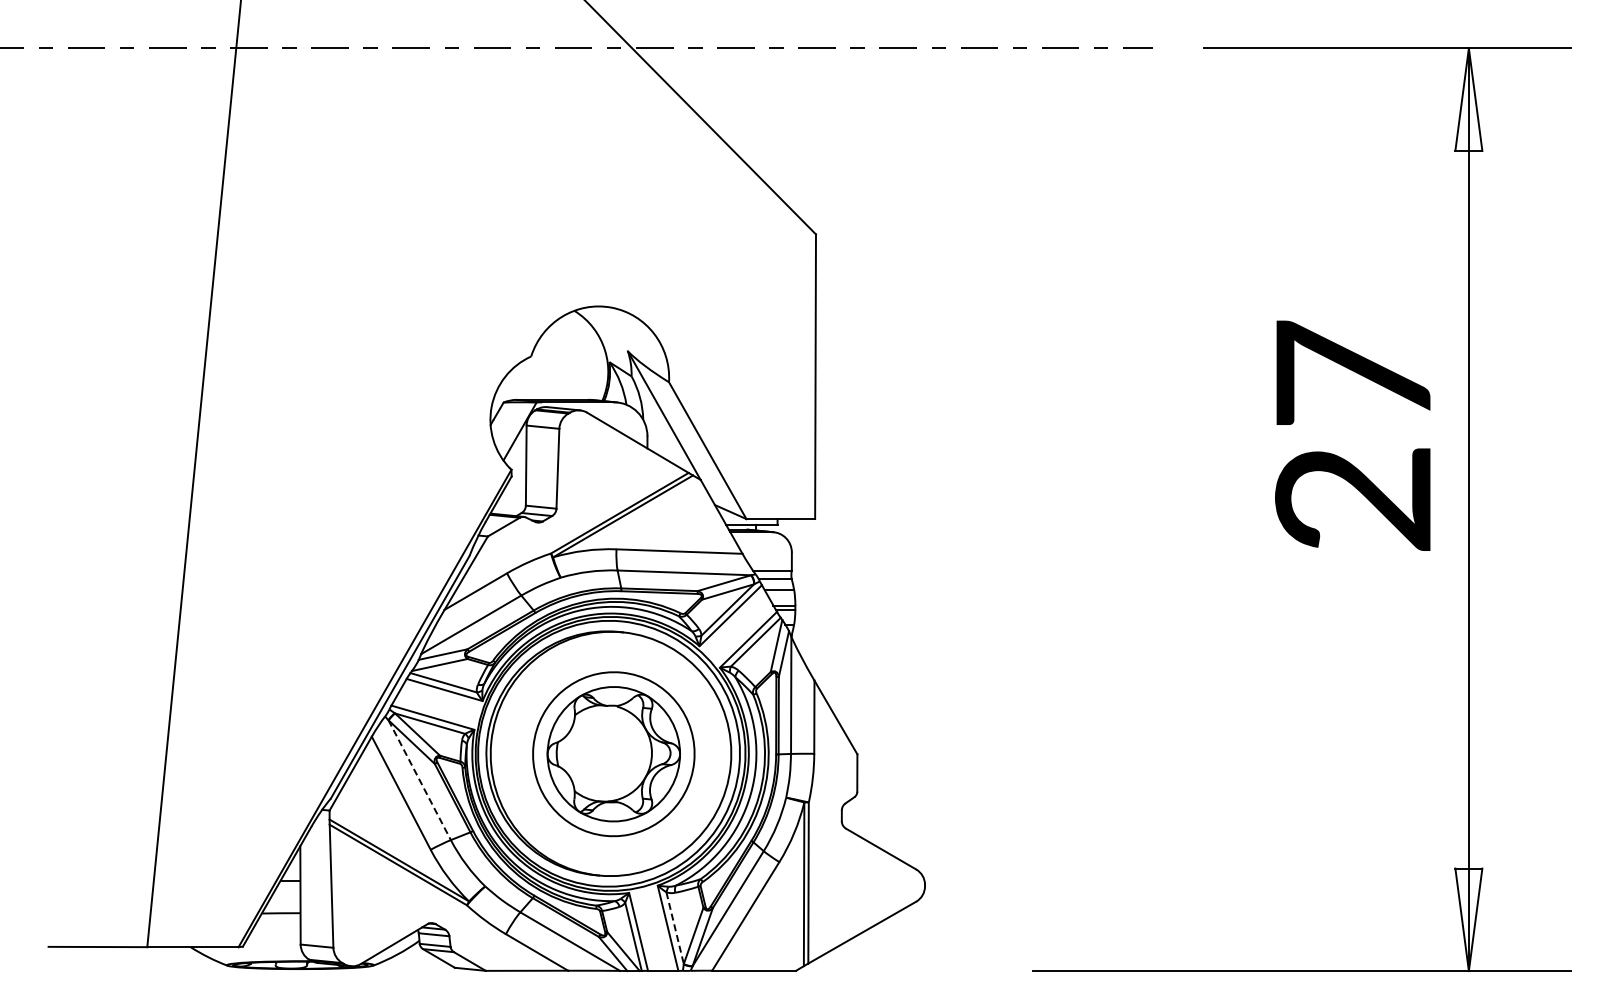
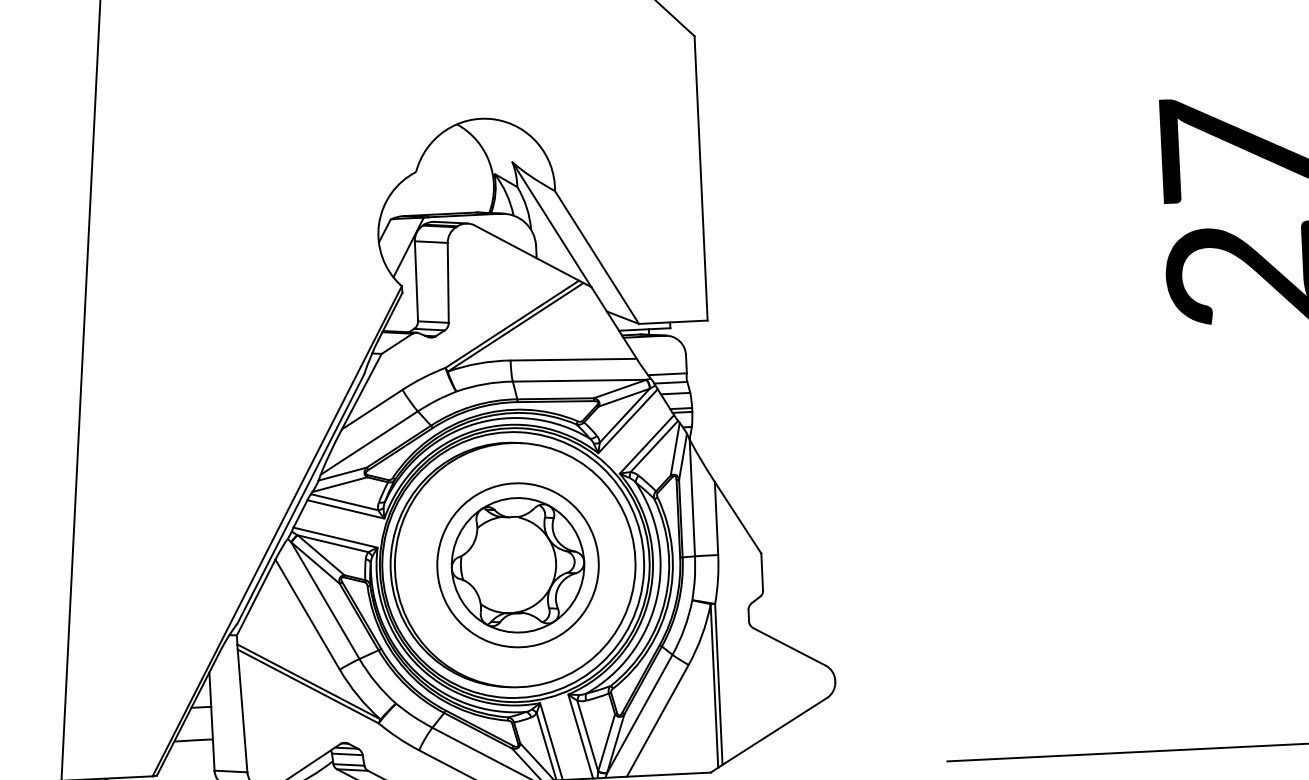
line: (419, 780) -> (325, 601), dashed -> solid
line: (675, 928) -> (588, 736), dashed -> solid

